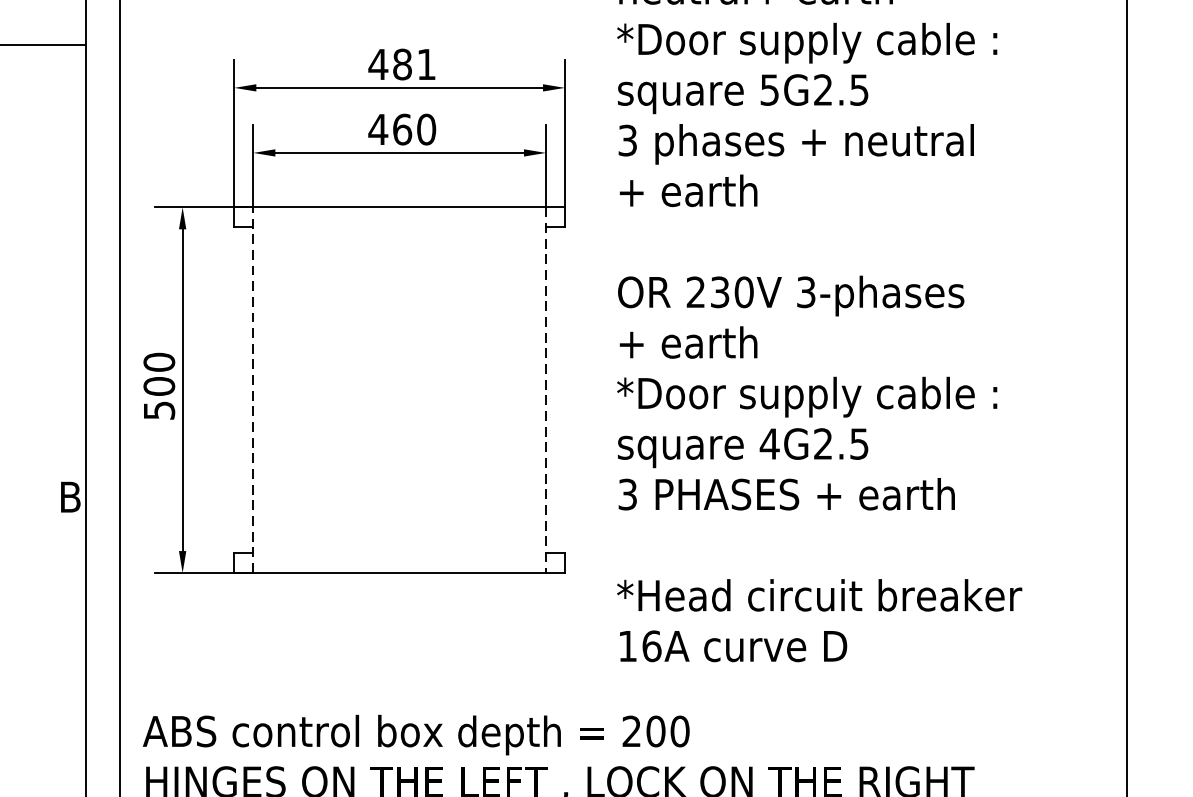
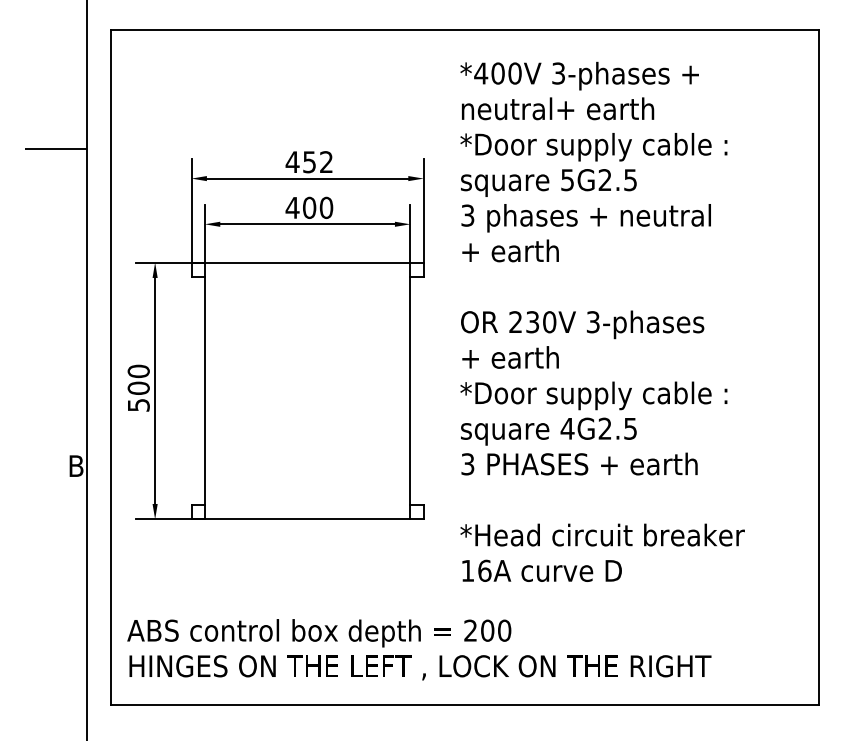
text: (413, 64) -> (317, 162), 481 -> 452
text: (402, 129) -> (309, 207), 460 -> 400
line: (252, 389) -> (204, 390), dashed -> solid
line: (546, 390) -> (410, 391), dashed -> solid

